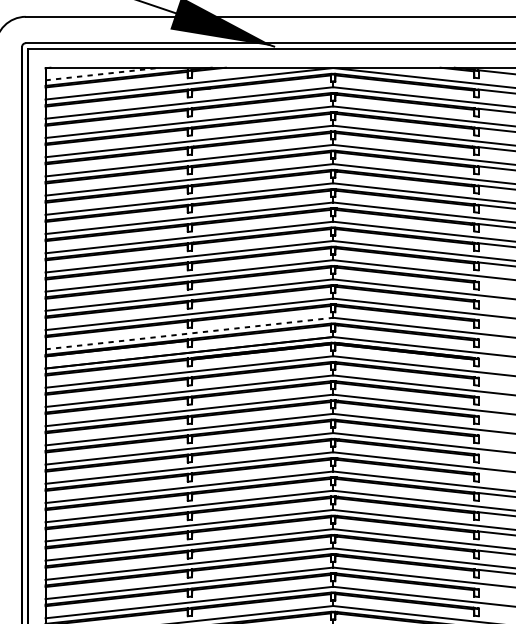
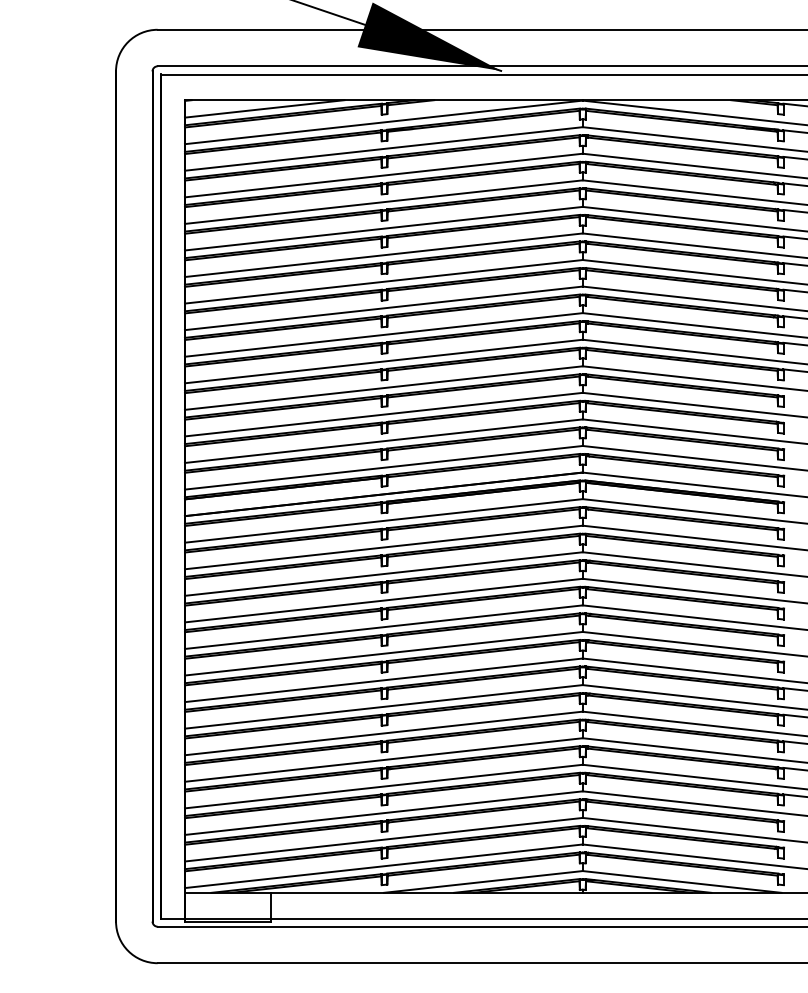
line: (103, 73) -> (265, 108), dashed -> solid
line: (189, 333) -> (384, 467), dashed -> solid

